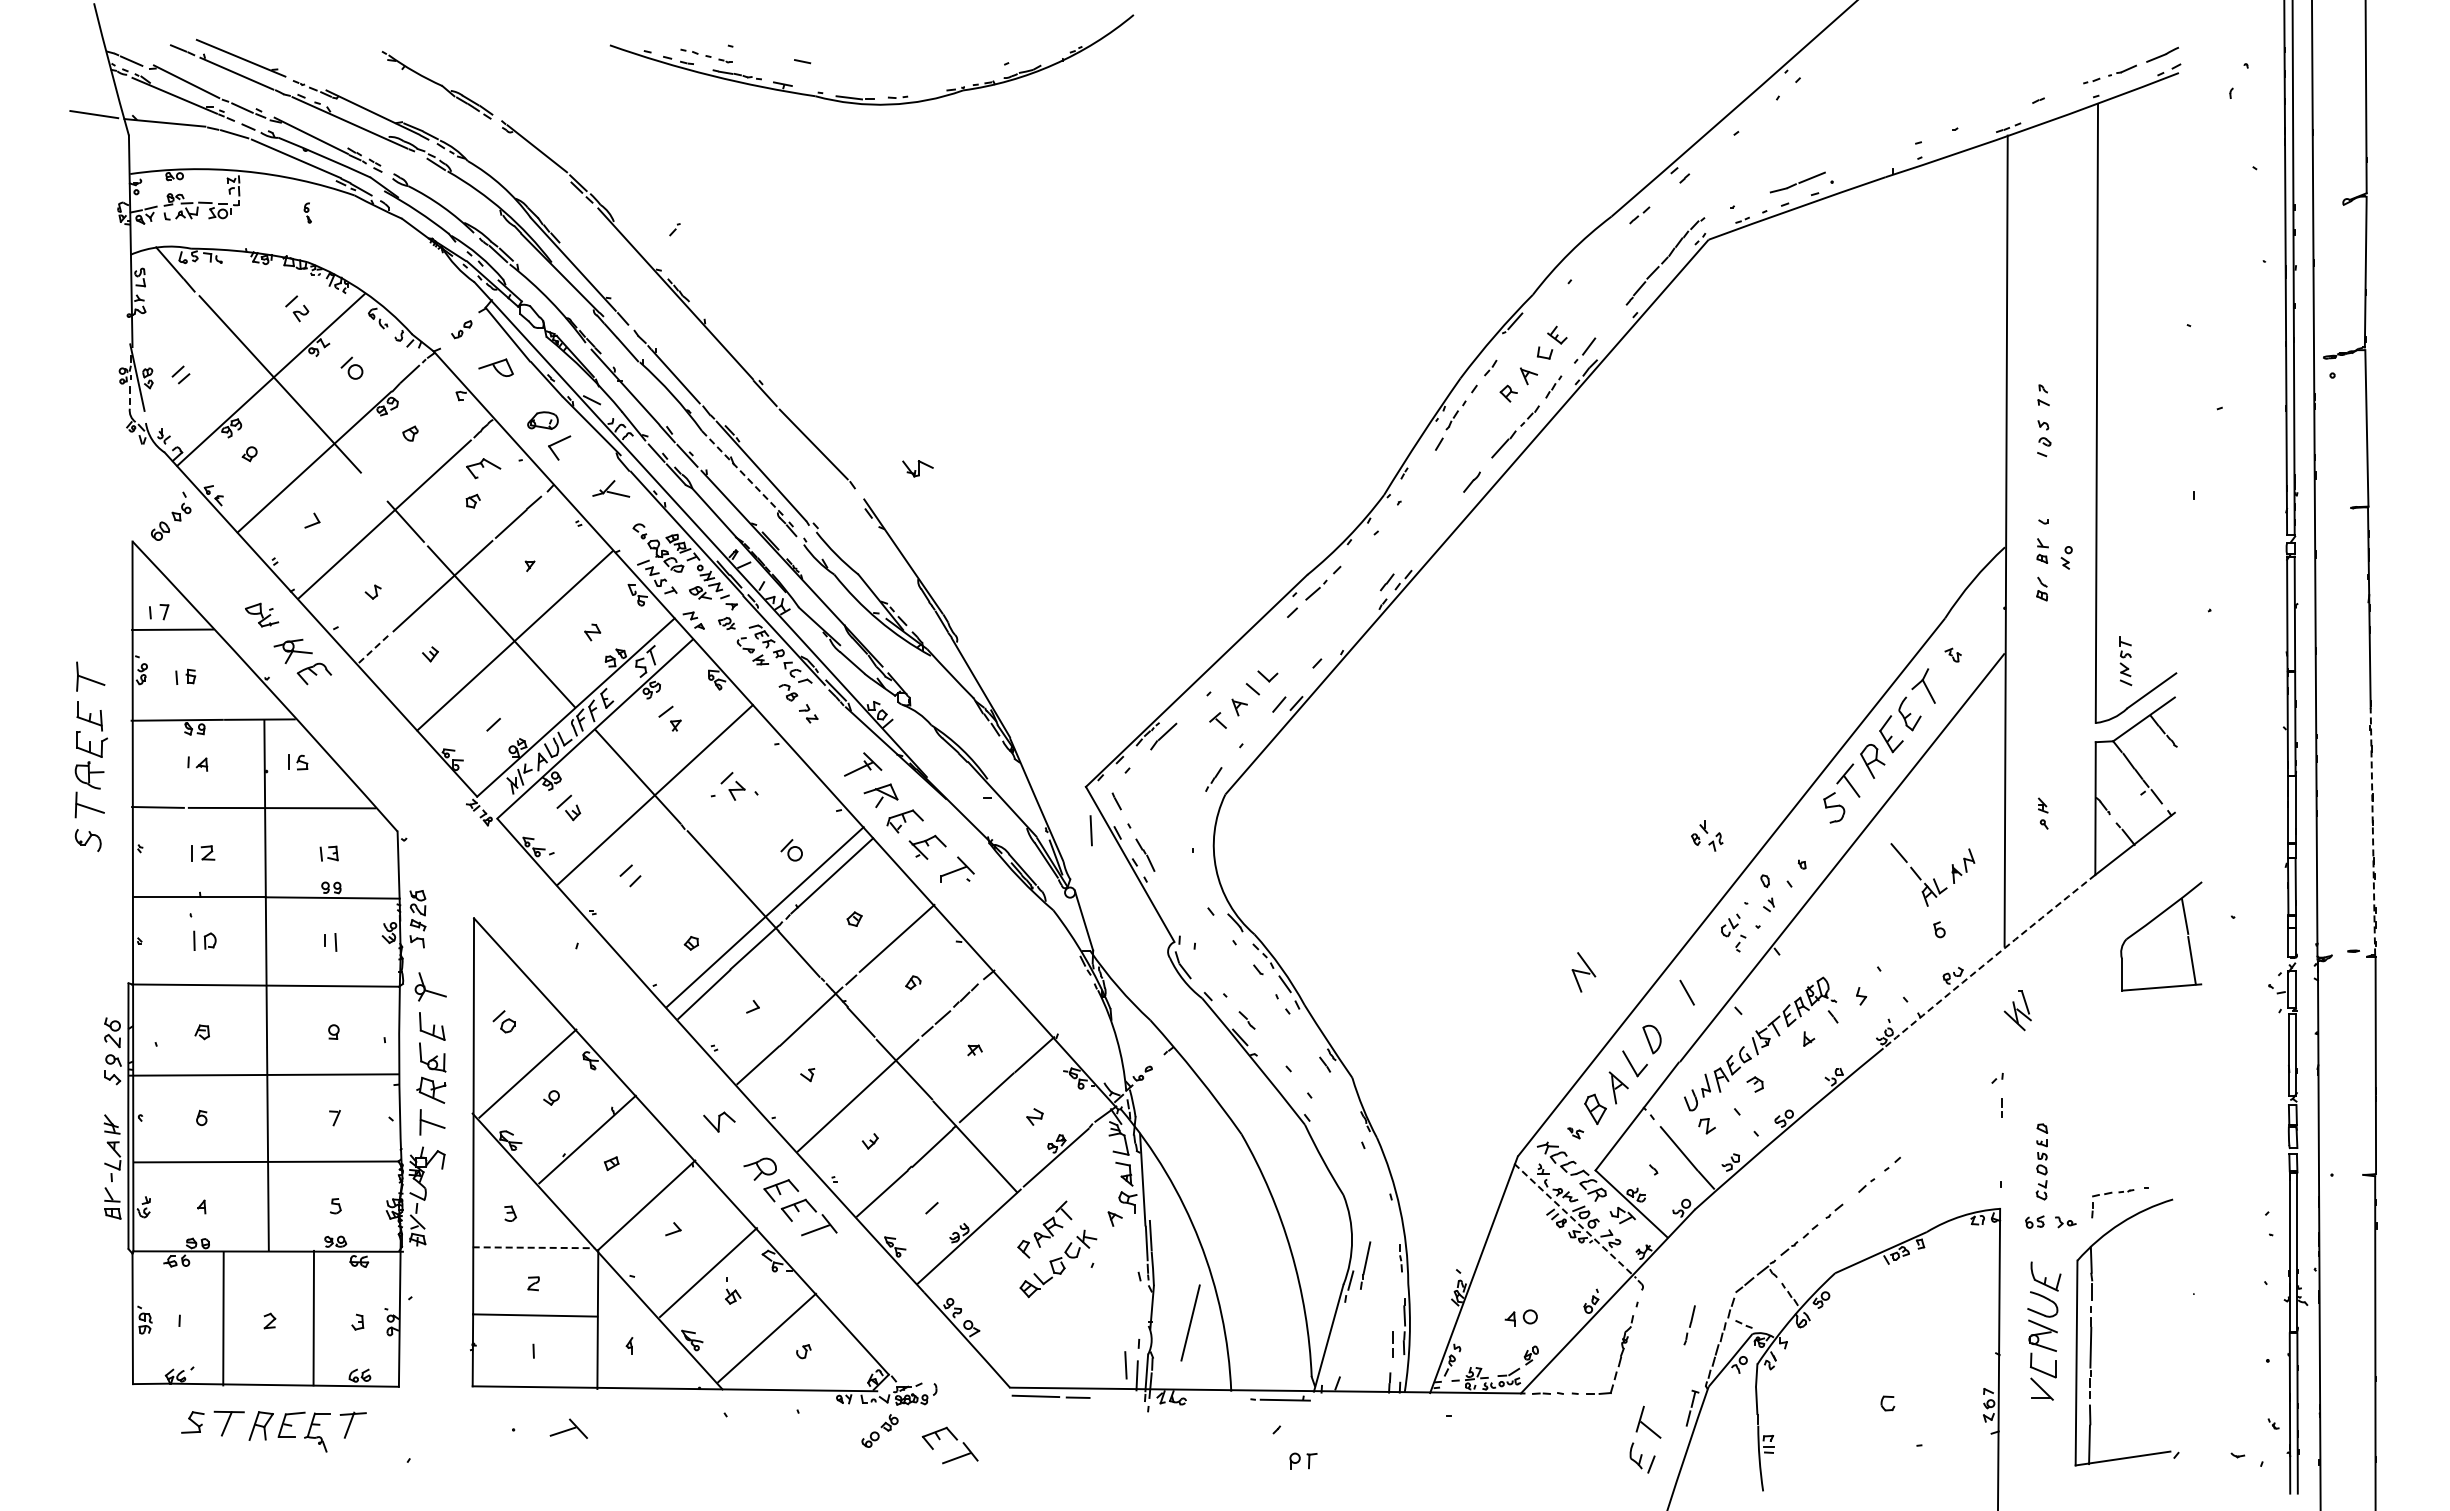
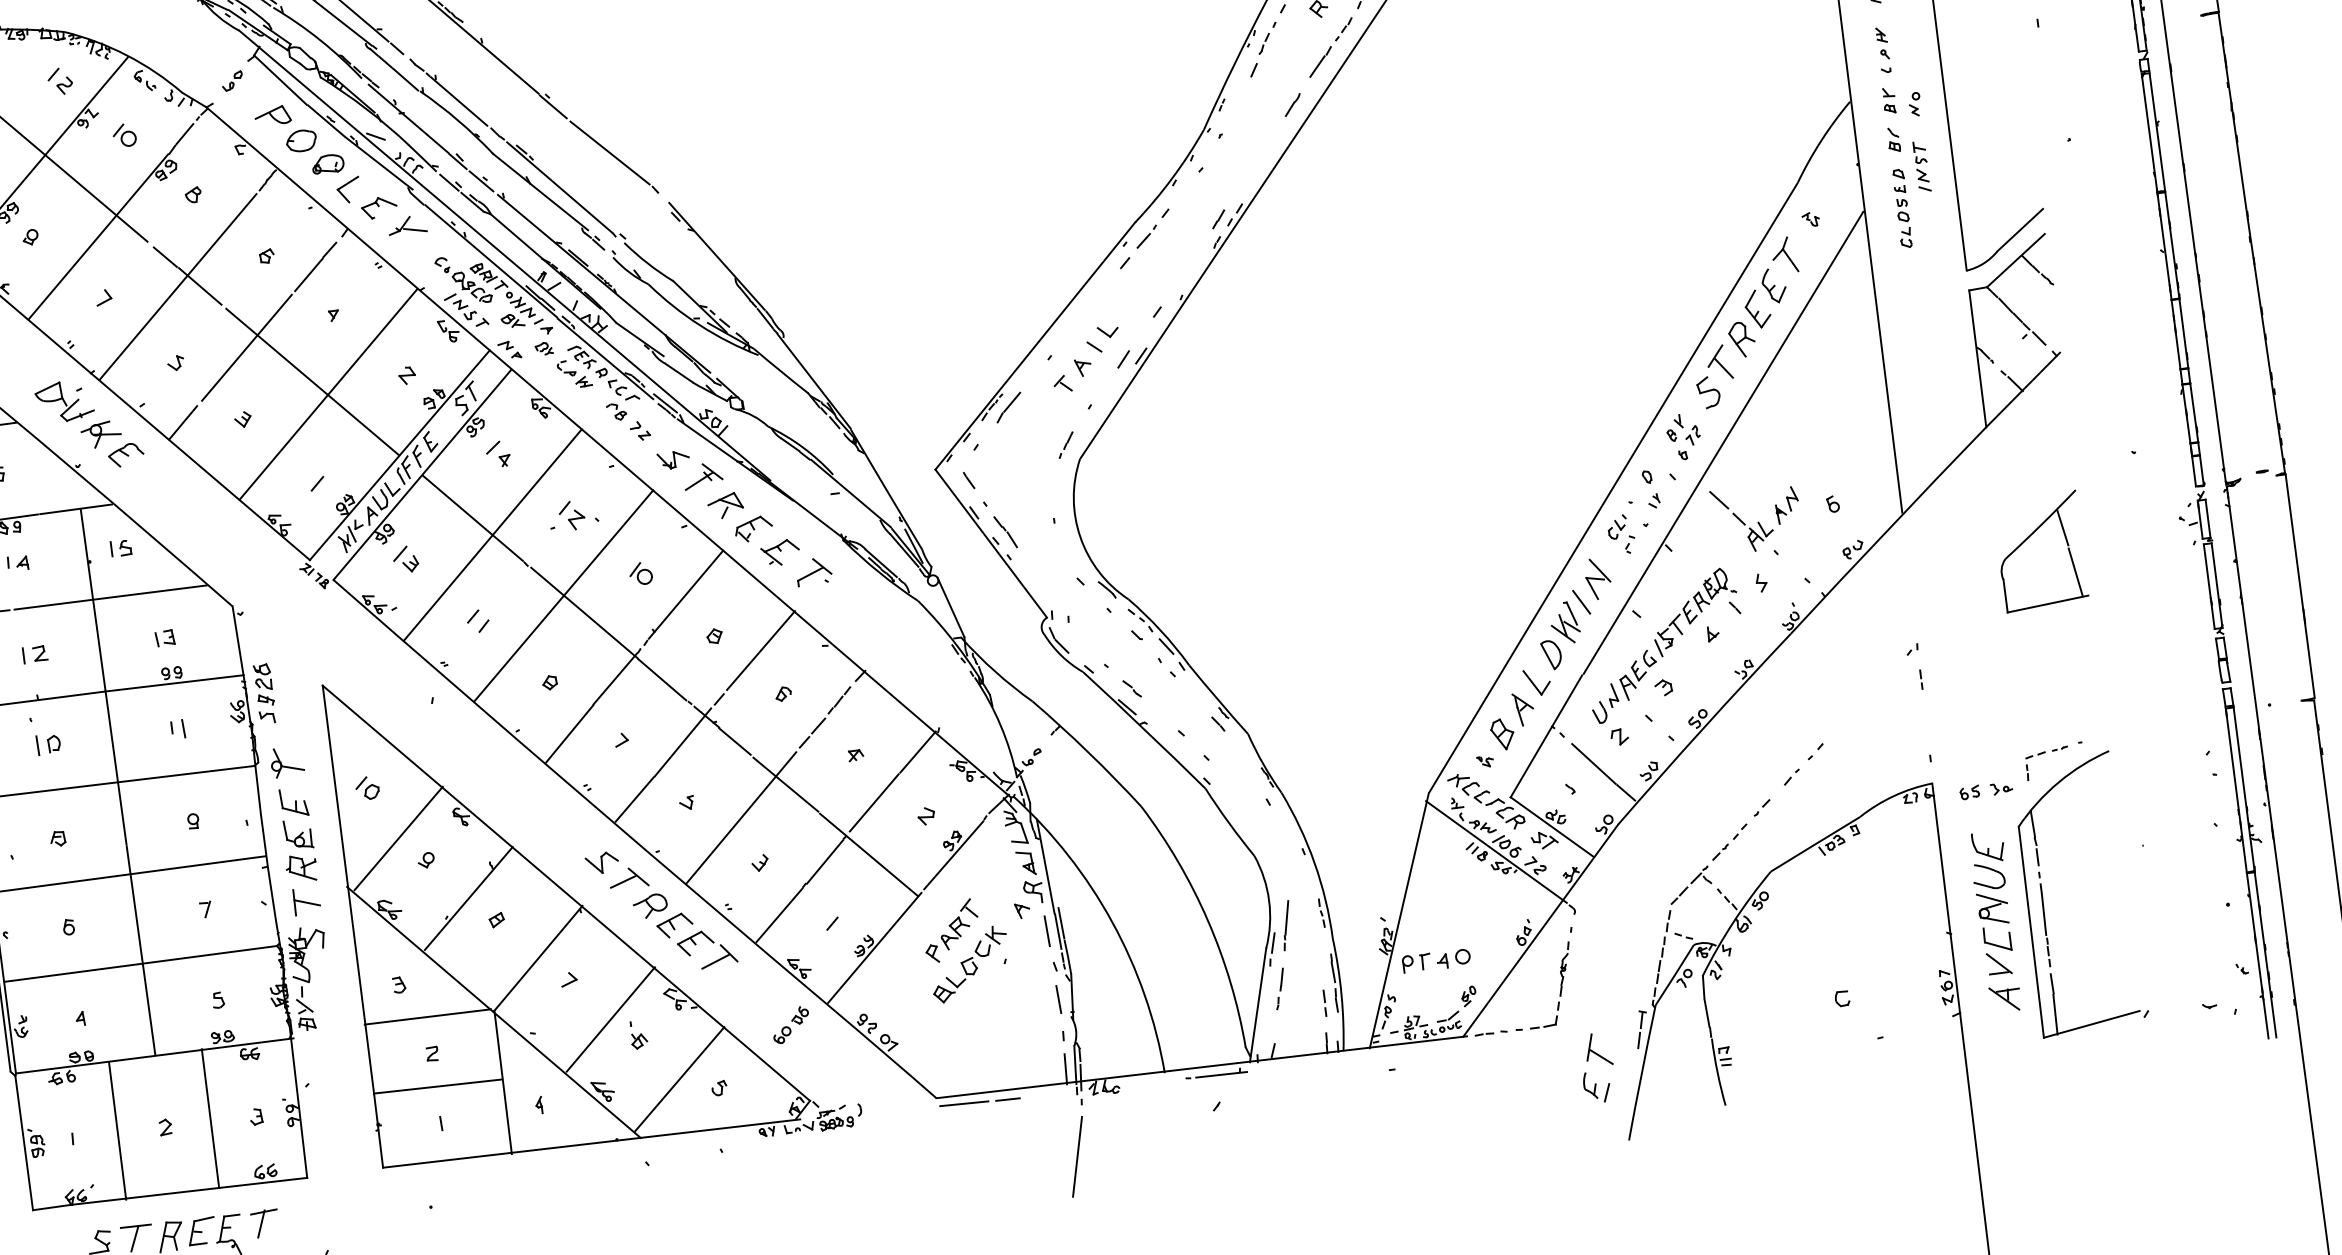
part: (520, 394) -> (301, 140), added
part: (483, 468) -> (379, 207), moved
part: (917, 468) -> (673, 459), moved
line: (742, 473) -> (540, 192), dashed -> solid
line: (375, 489) -> (164, 257), added
part: (261, 614) -> (63, 400), size x1.67
line: (372, 650) -> (182, 423), dashed -> solid
part: (2125, 661) -> (1921, 167), moved
part: (2043, 813) -> (1882, 43), moved
line: (1090, 830) -> (1046, 931), moved
line: (2372, 831) -> (2265, 345), dashed -> solid
part: (1707, 835) -> (1683, 429), moved
part: (1932, 874) -> (1756, 517), moved
line: (765, 916) -> (563, 595), moved
part: (2150, 923) -> (2028, 539), moved
arc: (1988, 961) -> (1887, 530), dashed -> solid
part: (1583, 972) -> (1597, 579), moved
part: (2017, 1010) -> (1564, 623), moved
part: (2041, 1161) -> (1901, 208), moved
line: (1575, 1220) -> (1496, 851), dashed -> solid
line: (534, 1247) -> (428, 1016), dashed -> solid
line: (1190, 1322) -> (1077, 1156), moved
part: (1689, 1325) -> (1279, 989), moved
line: (1125, 1365) -> (1058, 999), moved
part: (2043, 1423) -> (2005, 998), added
part: (568, 1428) -> (628, 877), moved
part: (879, 1430) -> (790, 1024), moved
part: (955, 1439) -> (887, 1158), removed
part: (1303, 1460) -> (1416, 962), moved

